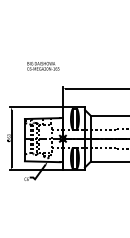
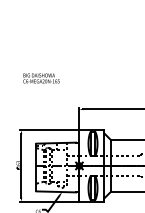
text: (43, 66) -> (41, 78), moved

